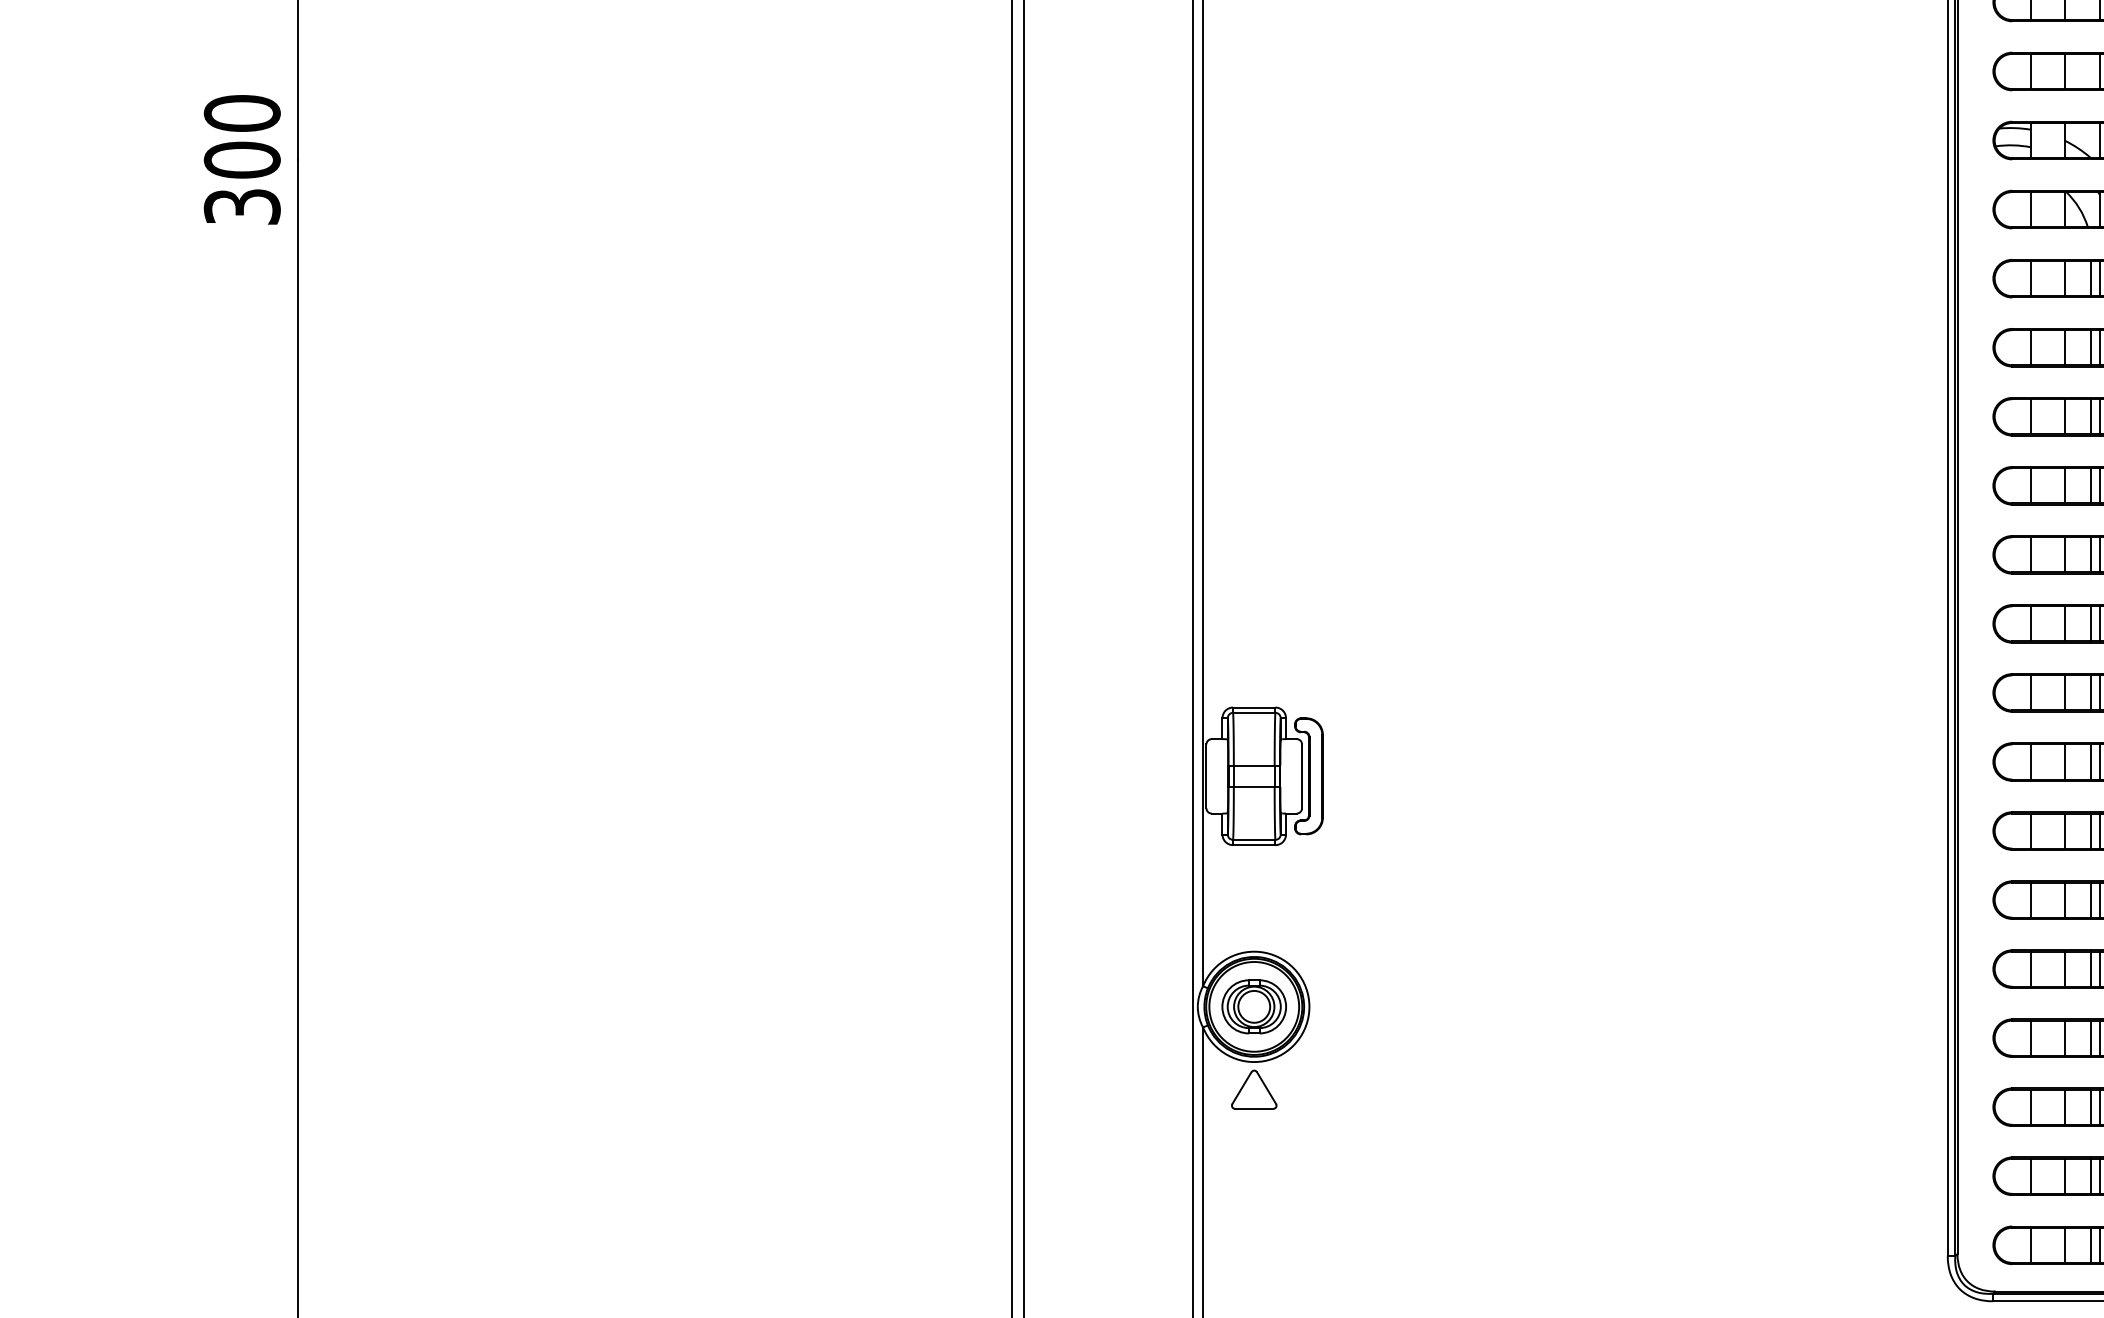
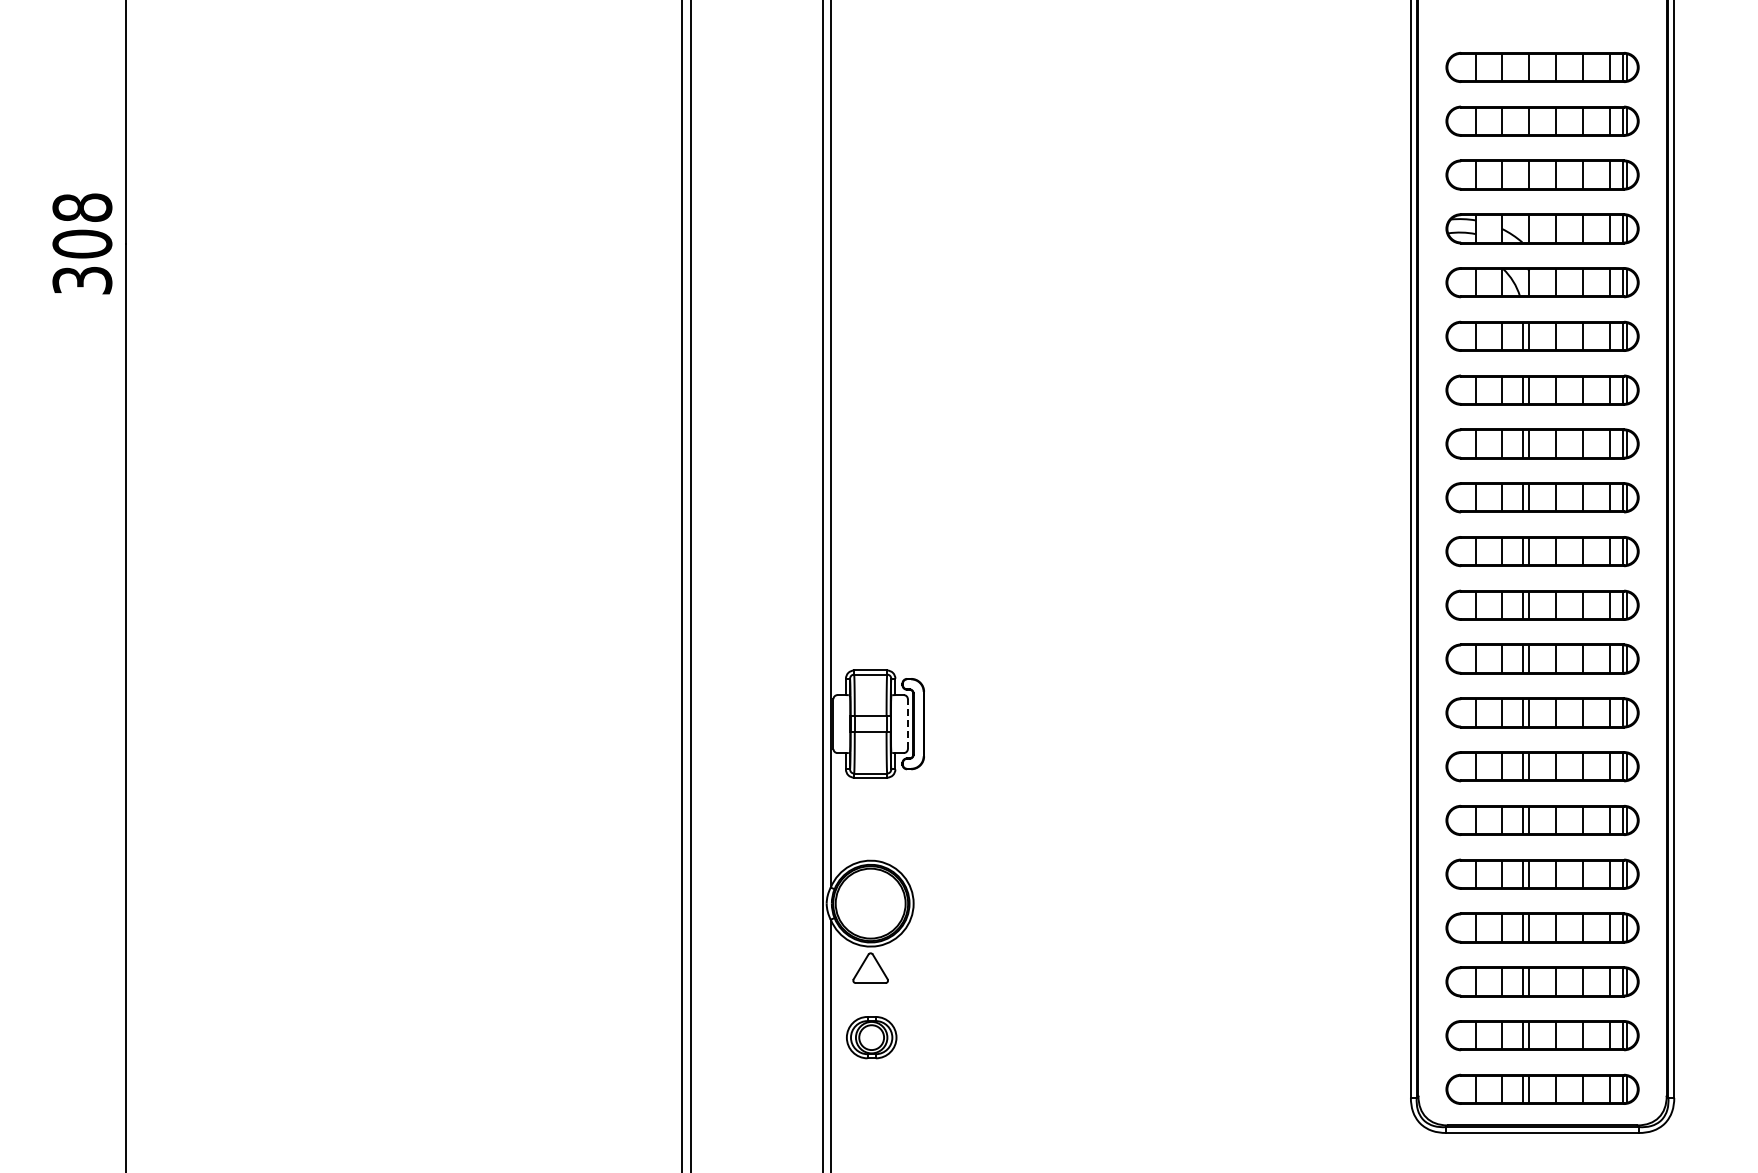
text: (242, 113) -> (82, 207), 300 -> 308
line: (1301, 776) -> (907, 724), solid -> dashed
part: (1254, 1006) -> (871, 1037), moved

